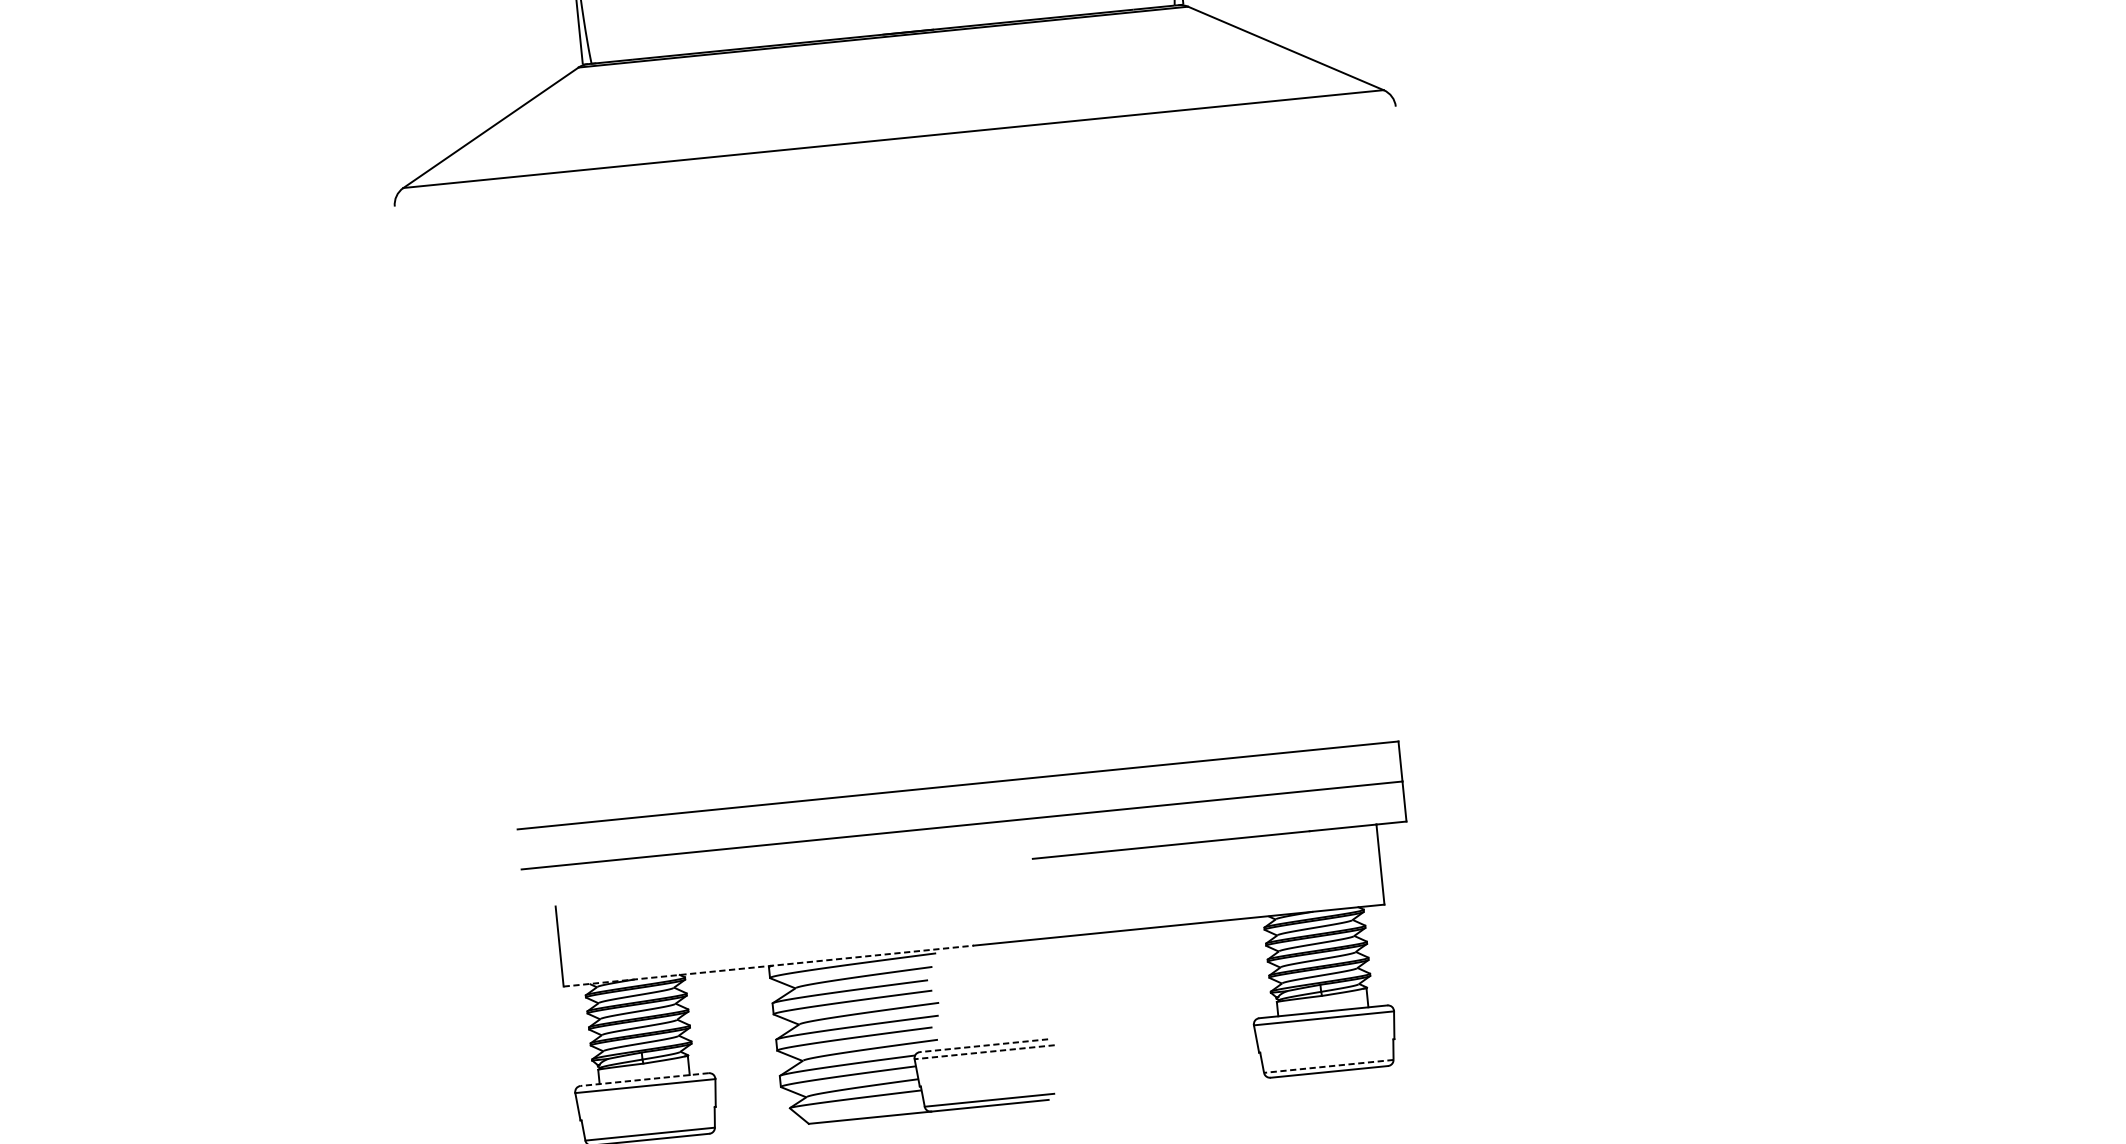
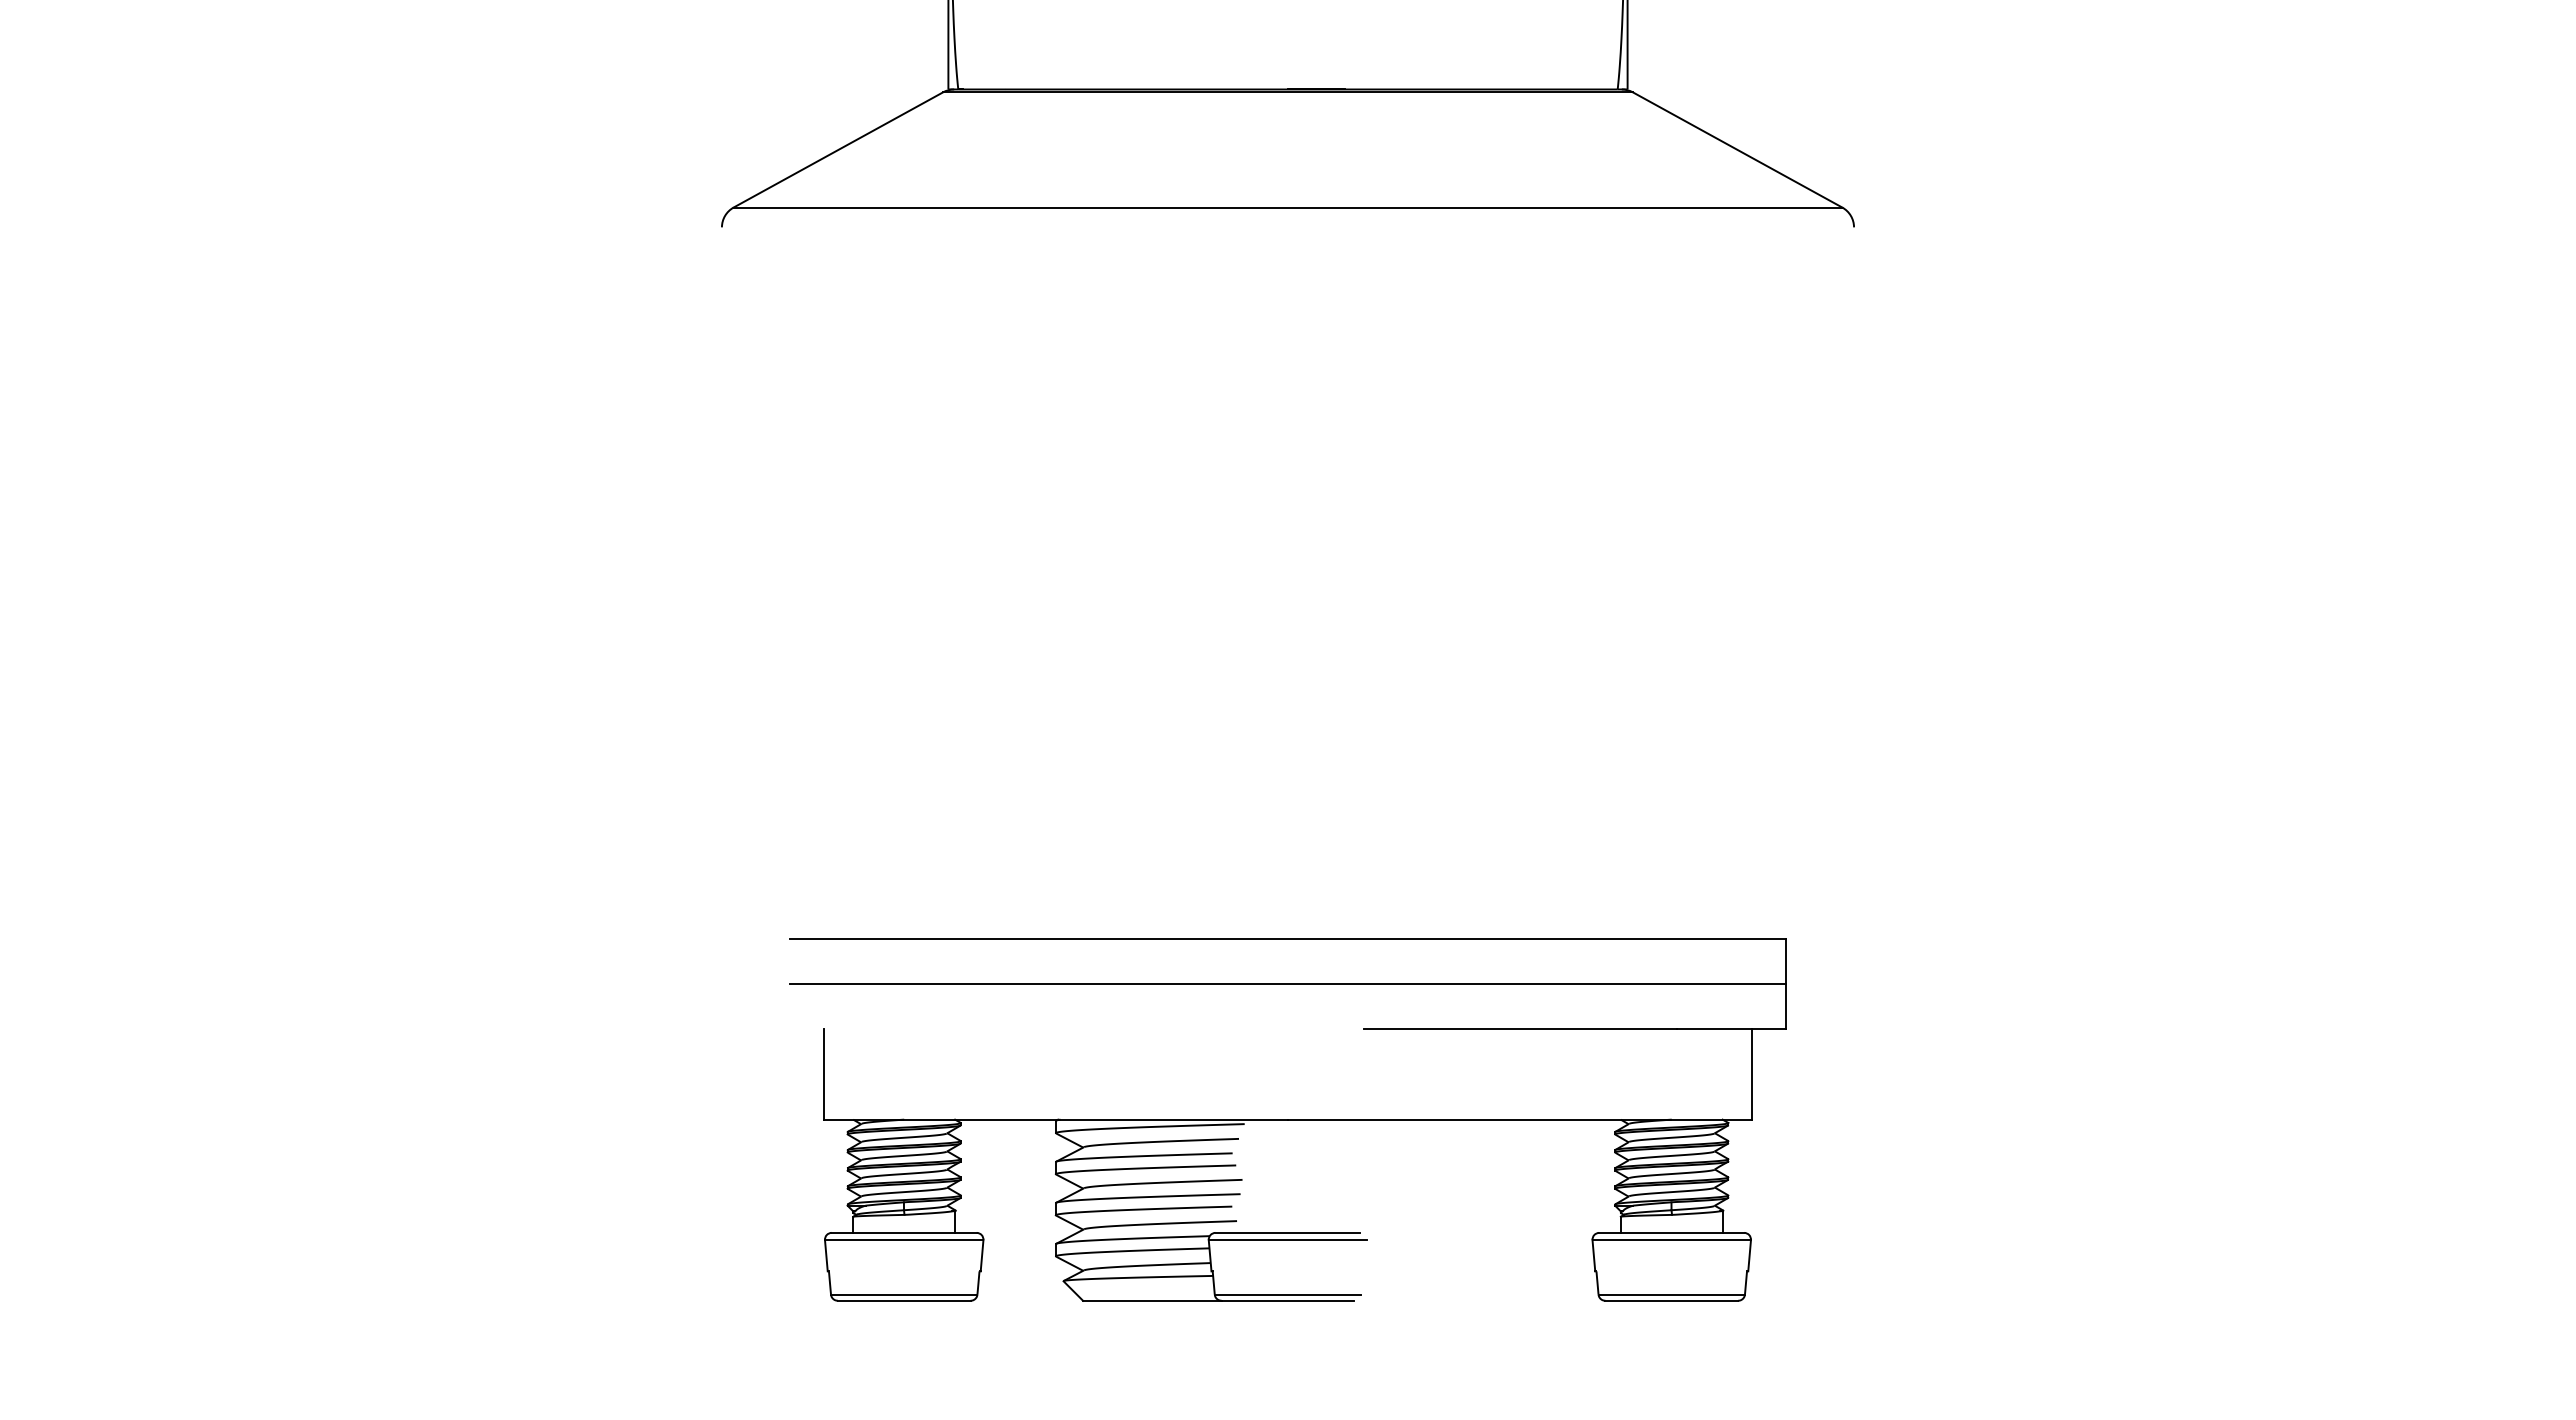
line: (769, 965) -> (1056, 1119), dashed -> solid
line: (983, 1045) -> (1287, 1232), dashed -> solid
line: (984, 1052) -> (1287, 1240), dashed -> solid
line: (1328, 1066) -> (1671, 1294), dashed -> solid
line: (644, 1079) -> (903, 1232), dashed -> solid

